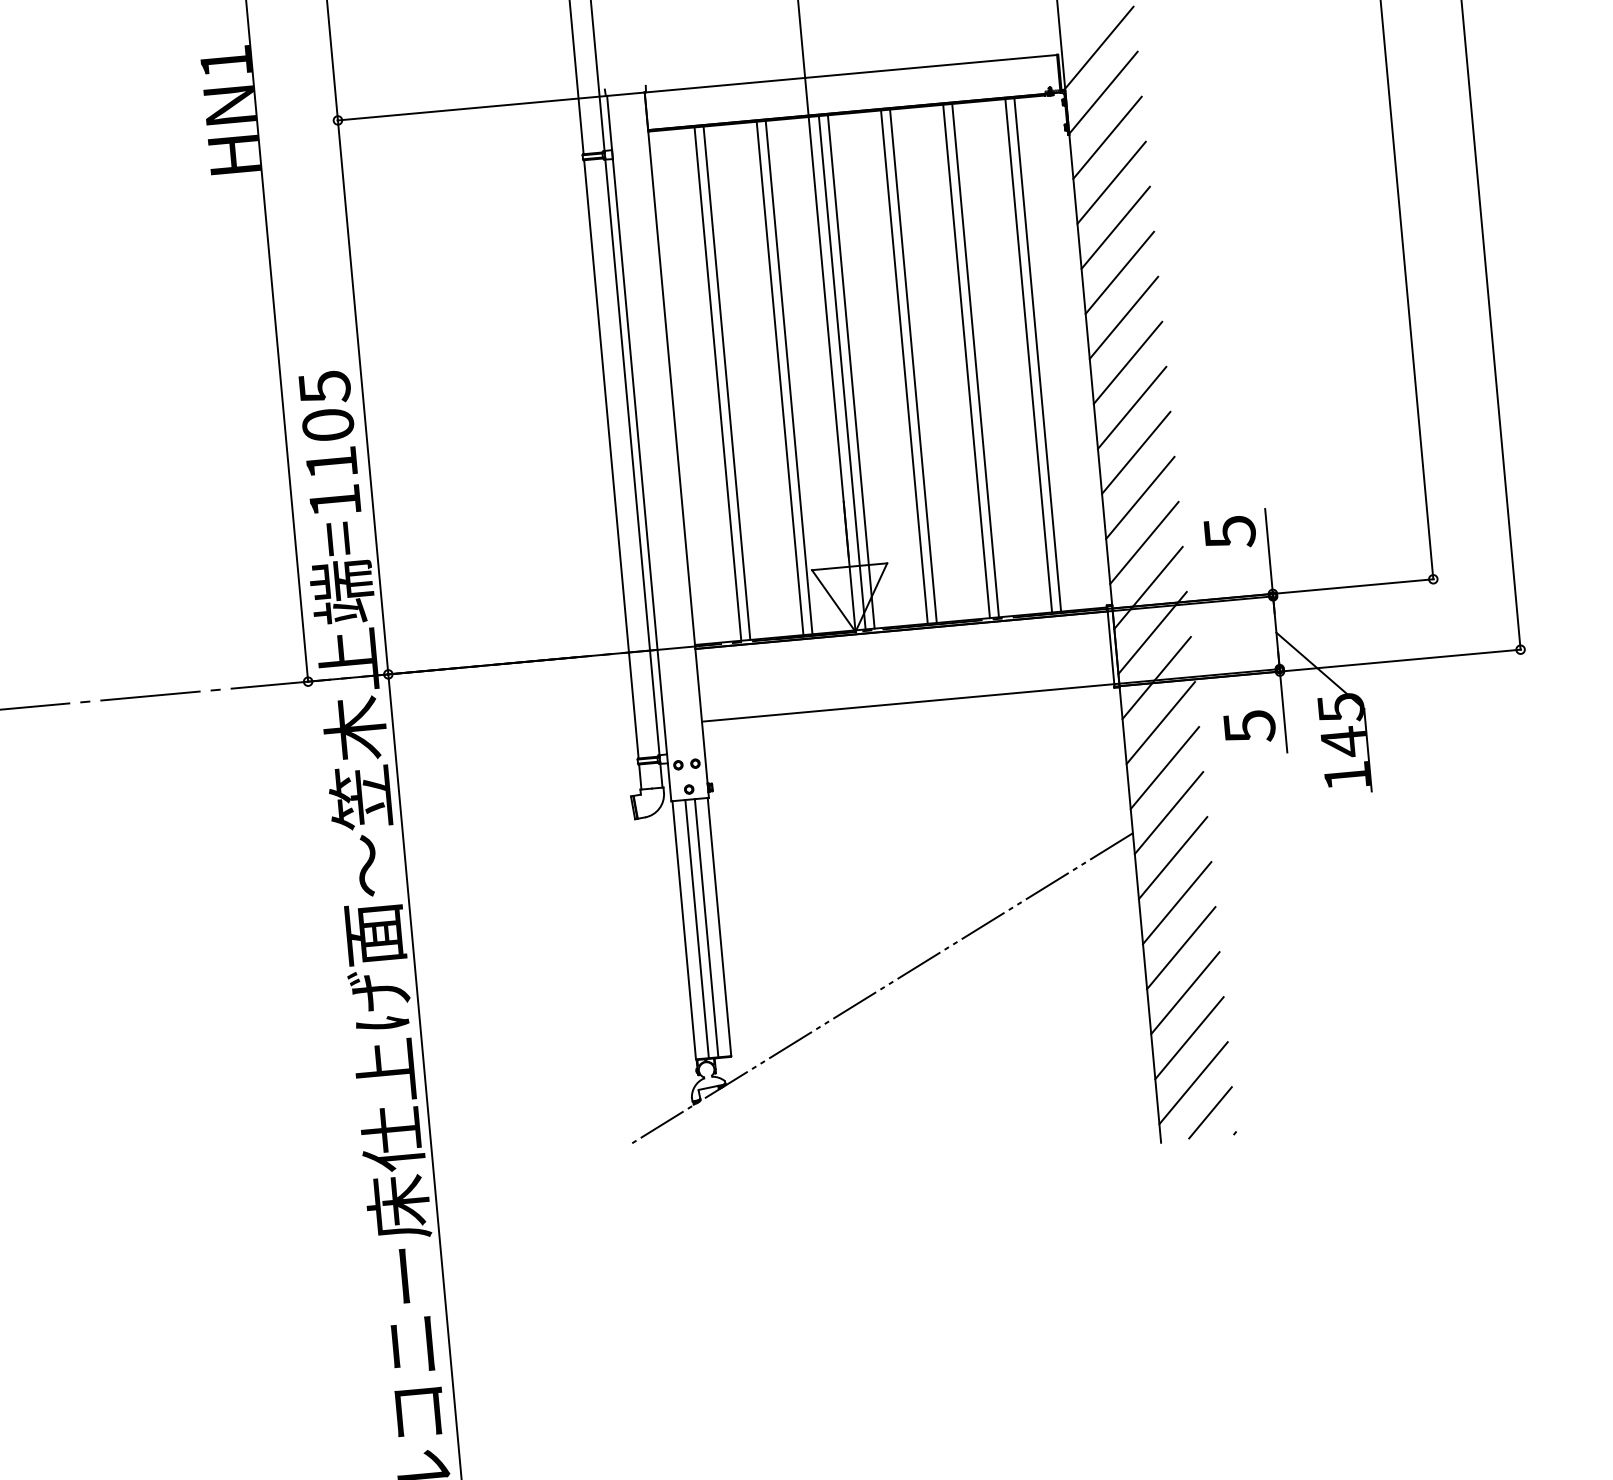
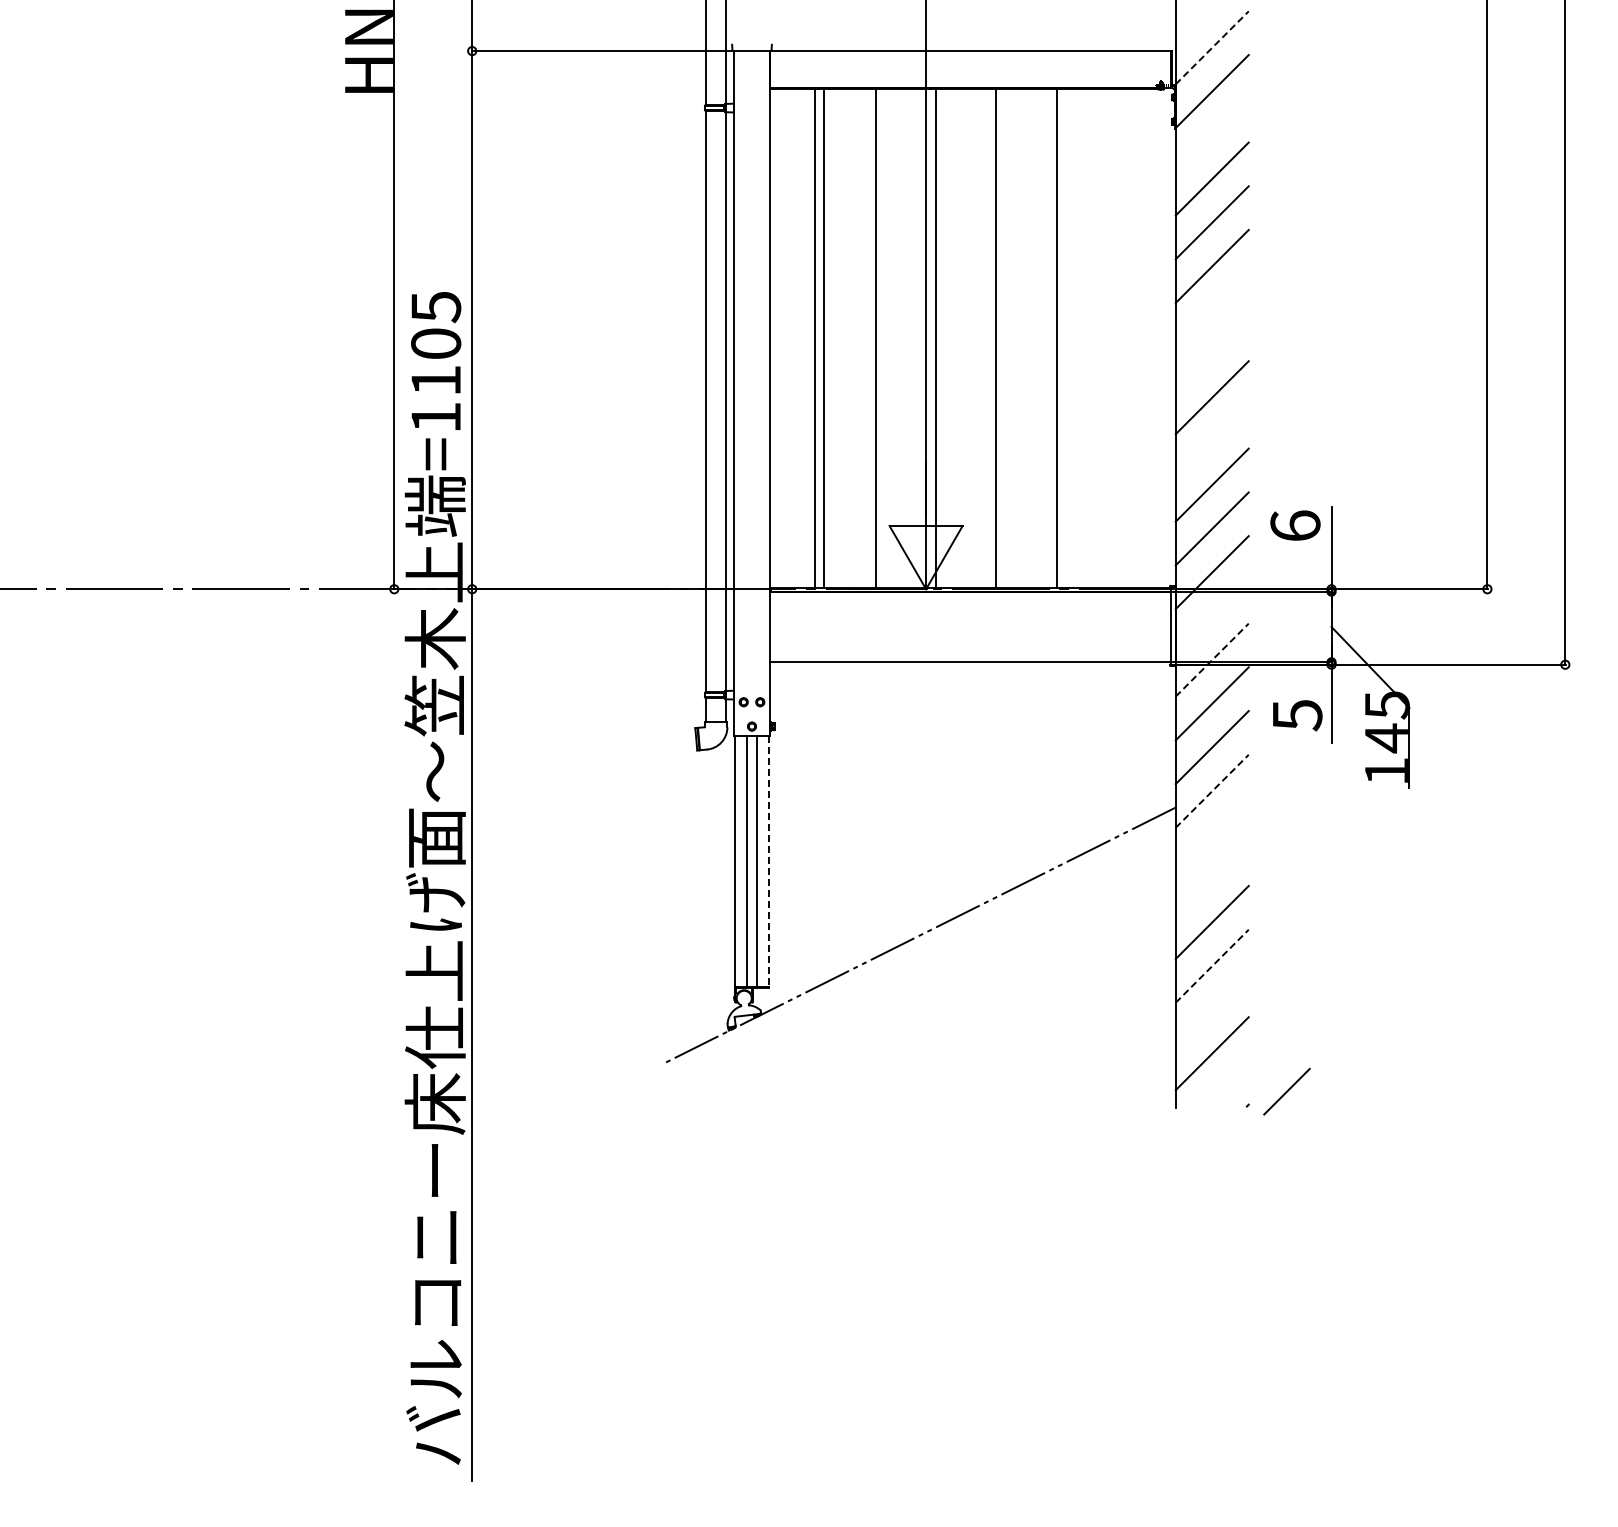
line: (1099, 47) -> (1212, 47), solid -> dashed
line: (1106, 137) -> (1211, 134), removed
line: (1123, 317) -> (1211, 309), removed
line: (1029, 355) -> (1117, 338), removed
line: (1037, 355) -> (1125, 338), removed
line: (975, 360) -> (1065, 338), removed
line: (1127, 362) -> (1211, 353), removed
line: (913, 366) -> (1005, 338), removed
line: (850, 372) -> (944, 338), removed
line: (789, 377) -> (884, 338), removed
line: (1135, 452) -> (1211, 440), removed
text: (1229, 532) -> (1295, 526), 5 -> 6
line: (1151, 632) -> (1211, 615), removed
line: (1157, 678) -> (1212, 660), solid -> dashed
line: (1169, 813) -> (1212, 791), solid -> dashed
line: (1172, 857) -> (1211, 834), removed
line: (1176, 902) -> (1211, 878), removed
line: (719, 927) -> (769, 862), solid -> dashed
line: (1185, 993) -> (1212, 966), solid -> dashed
line: (1188, 1037) -> (1211, 1009), removed
line: (1210, 1112) -> (1286, 1091), moved

